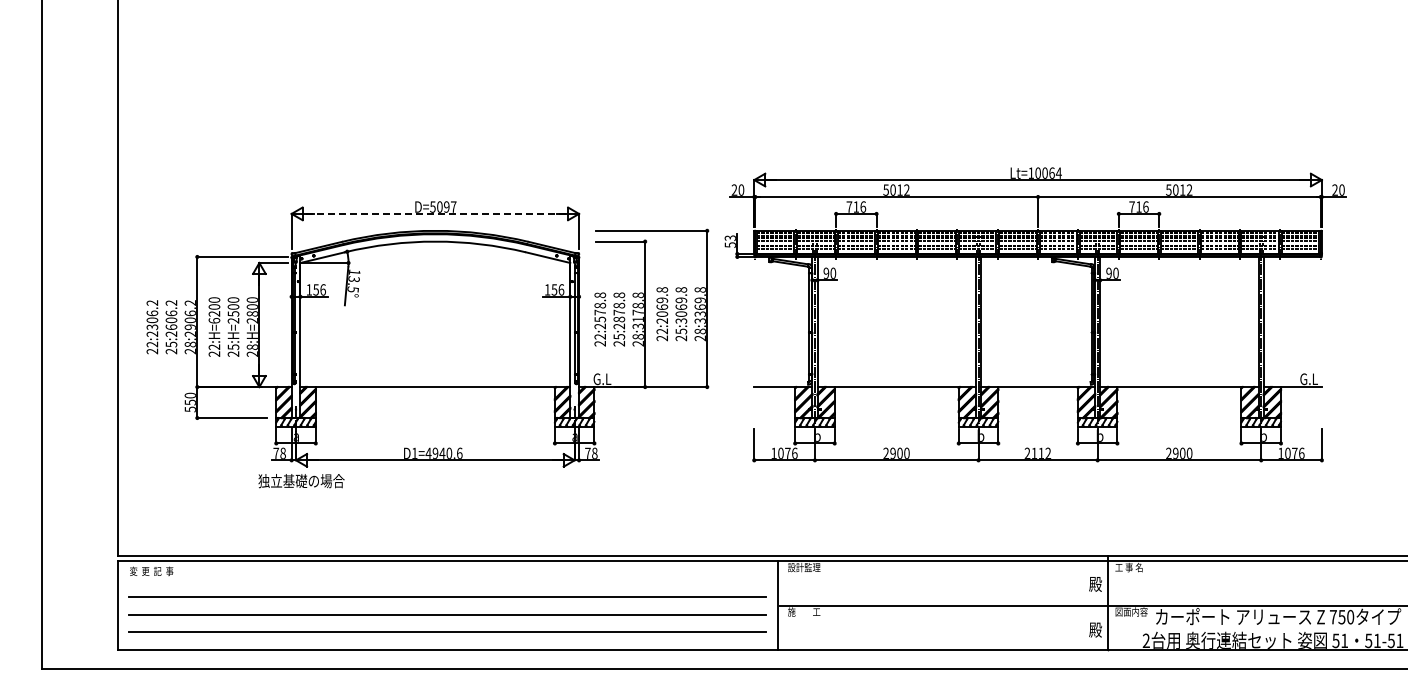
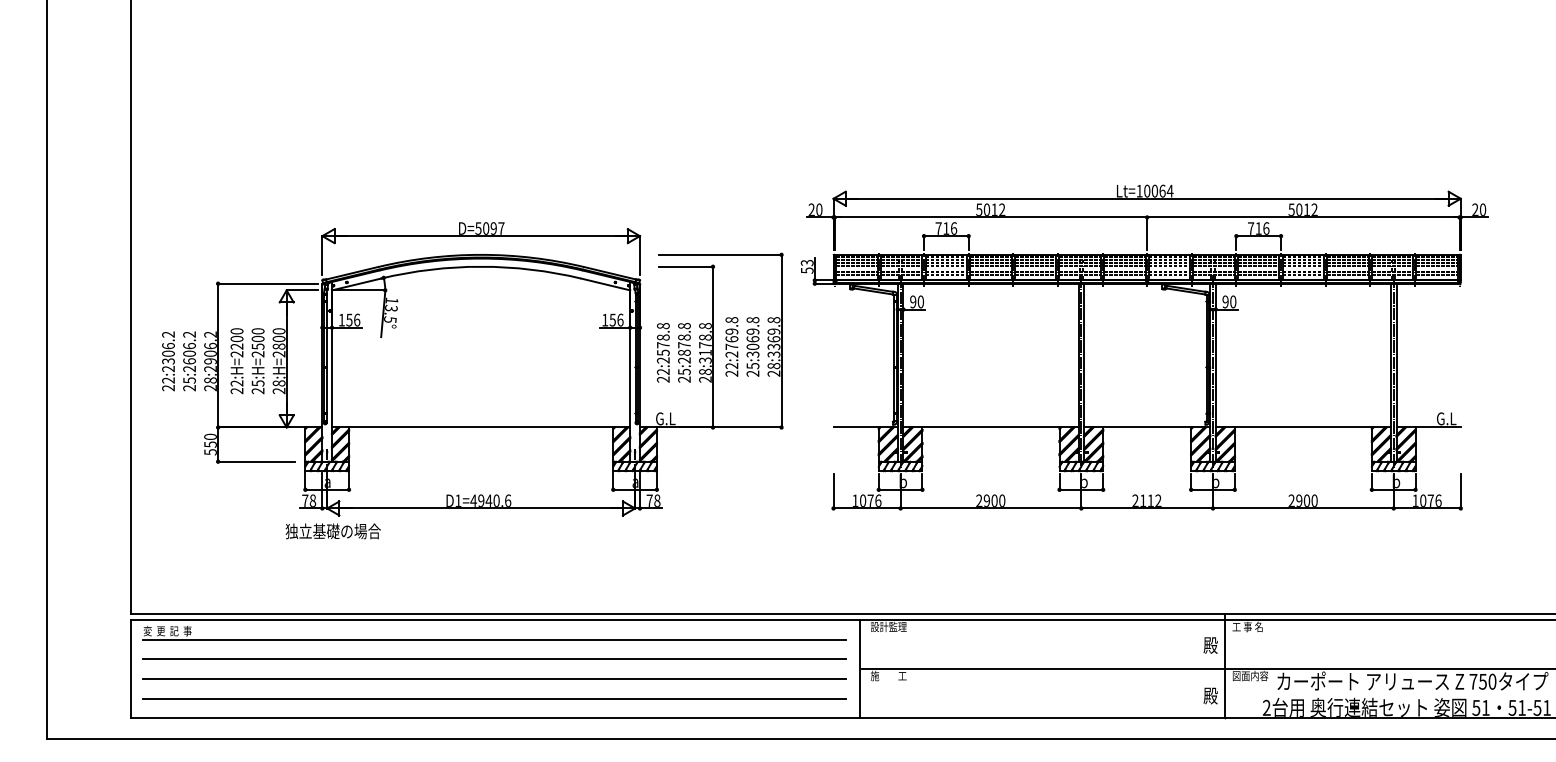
line: (434, 213) -> (480, 235), dashed -> solid
text: (662, 313) -> (732, 346), 22:2069.8 -> 22:2769.8
text: (214, 320) -> (237, 353), 22:H=6200 -> 22:H=2200
line: (447, 579) -> (494, 640), added

